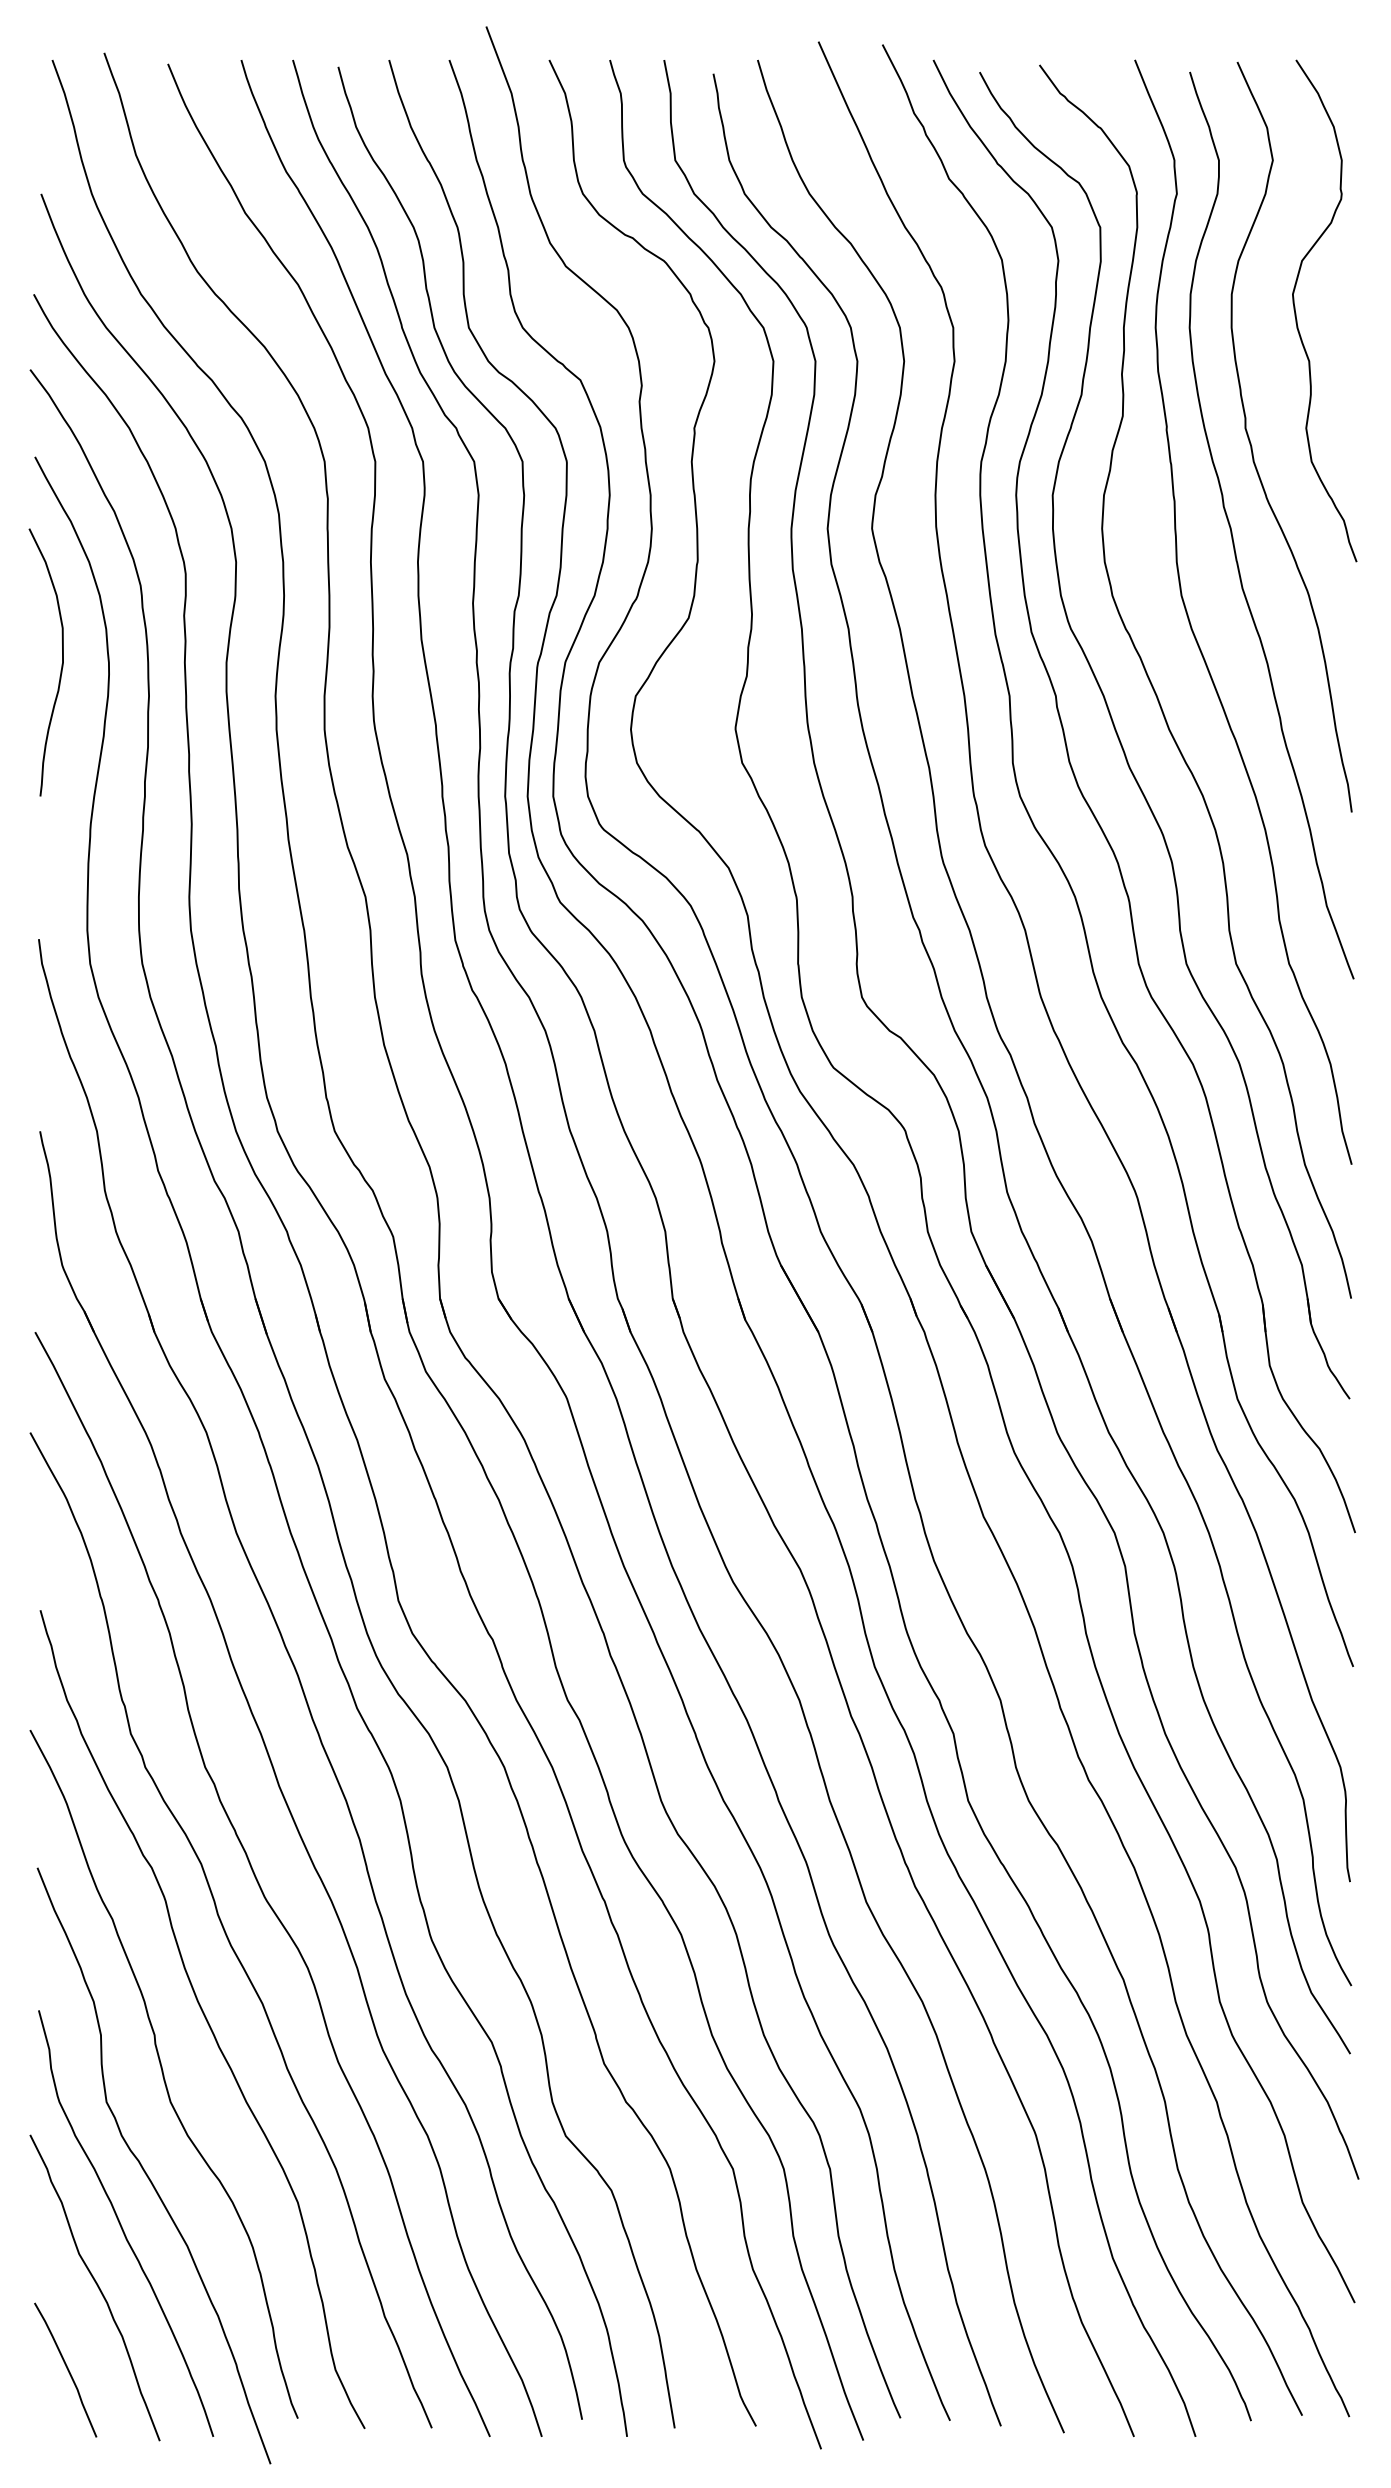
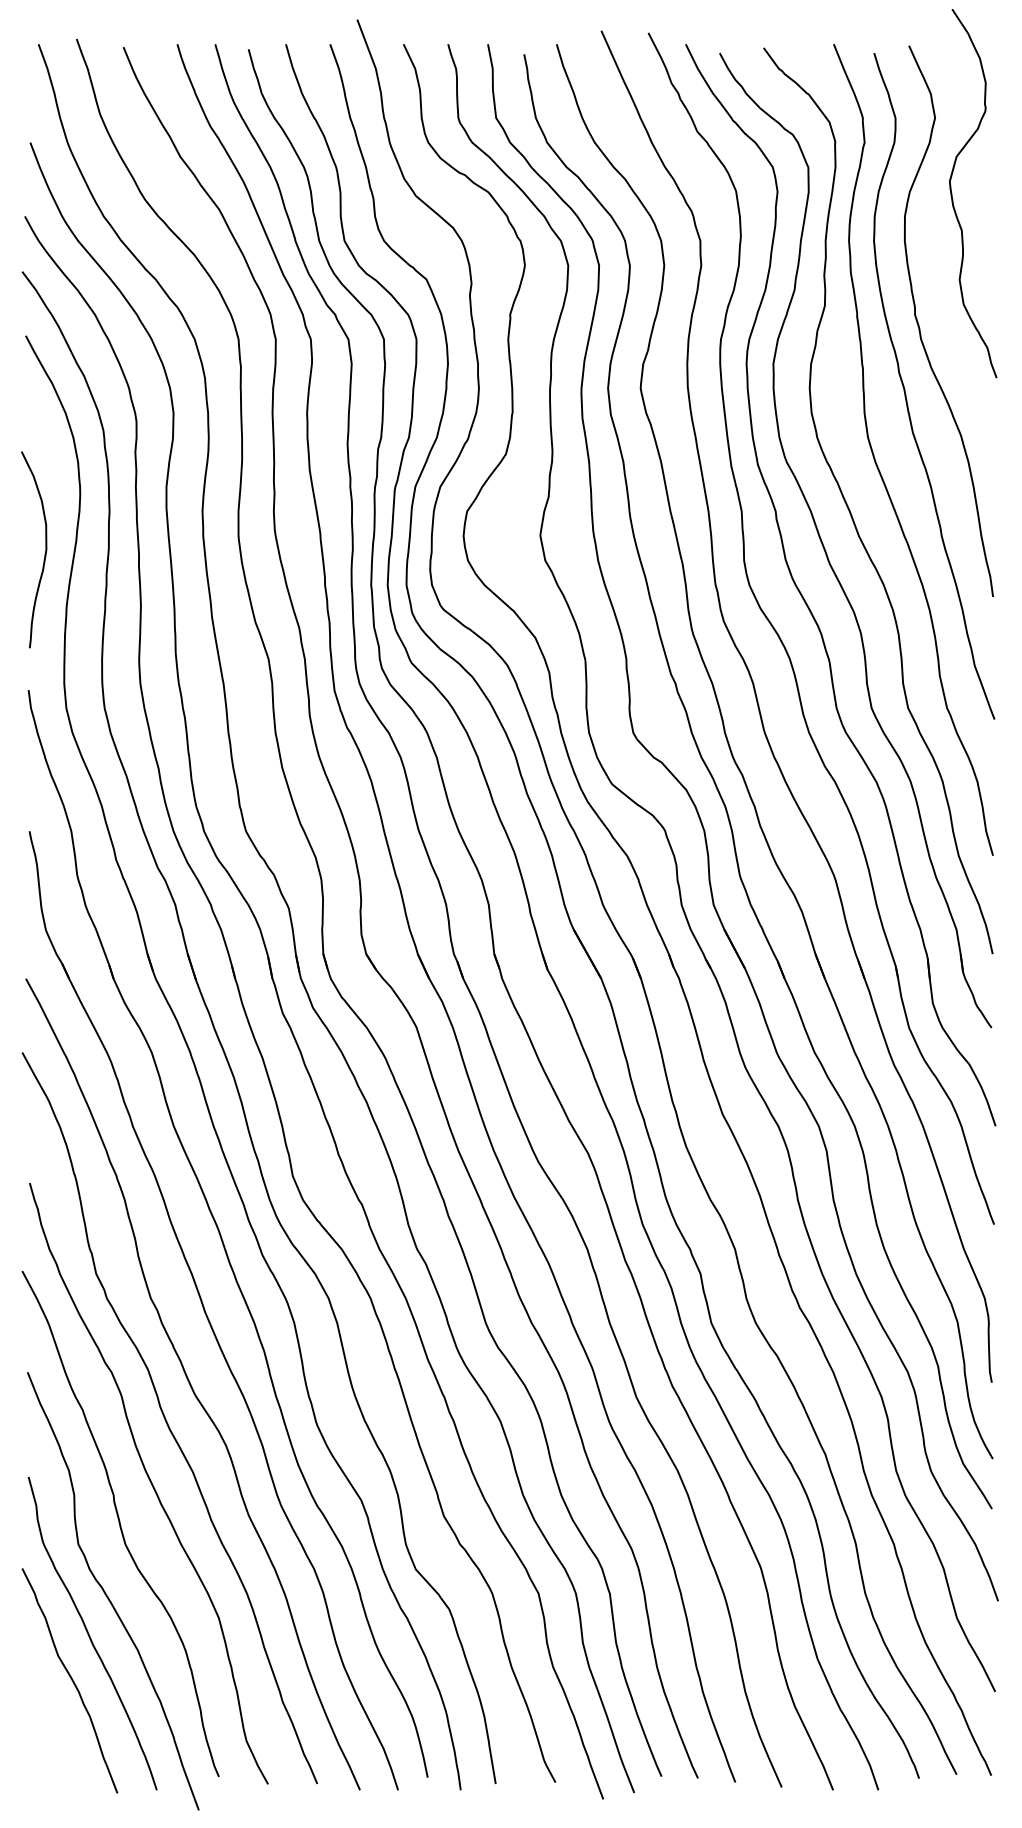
curve: (1297, 318) -> (953, 199), moved
curve: (60, 667) -> (44, 553), moved
curve: (65, 2367) -> (48, 1739), removed

